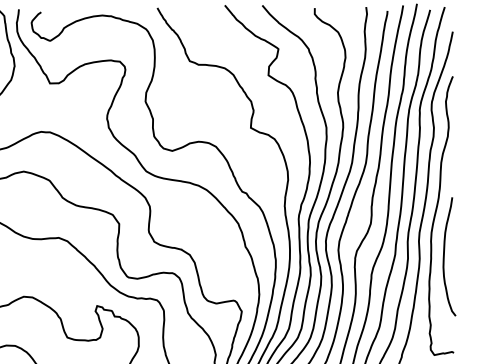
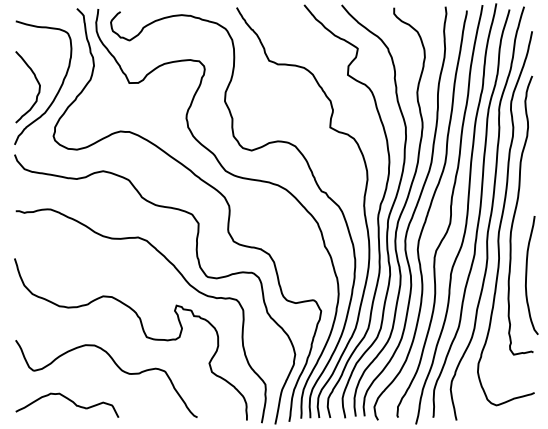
curve: (445, 256) -> (527, 275), moved

